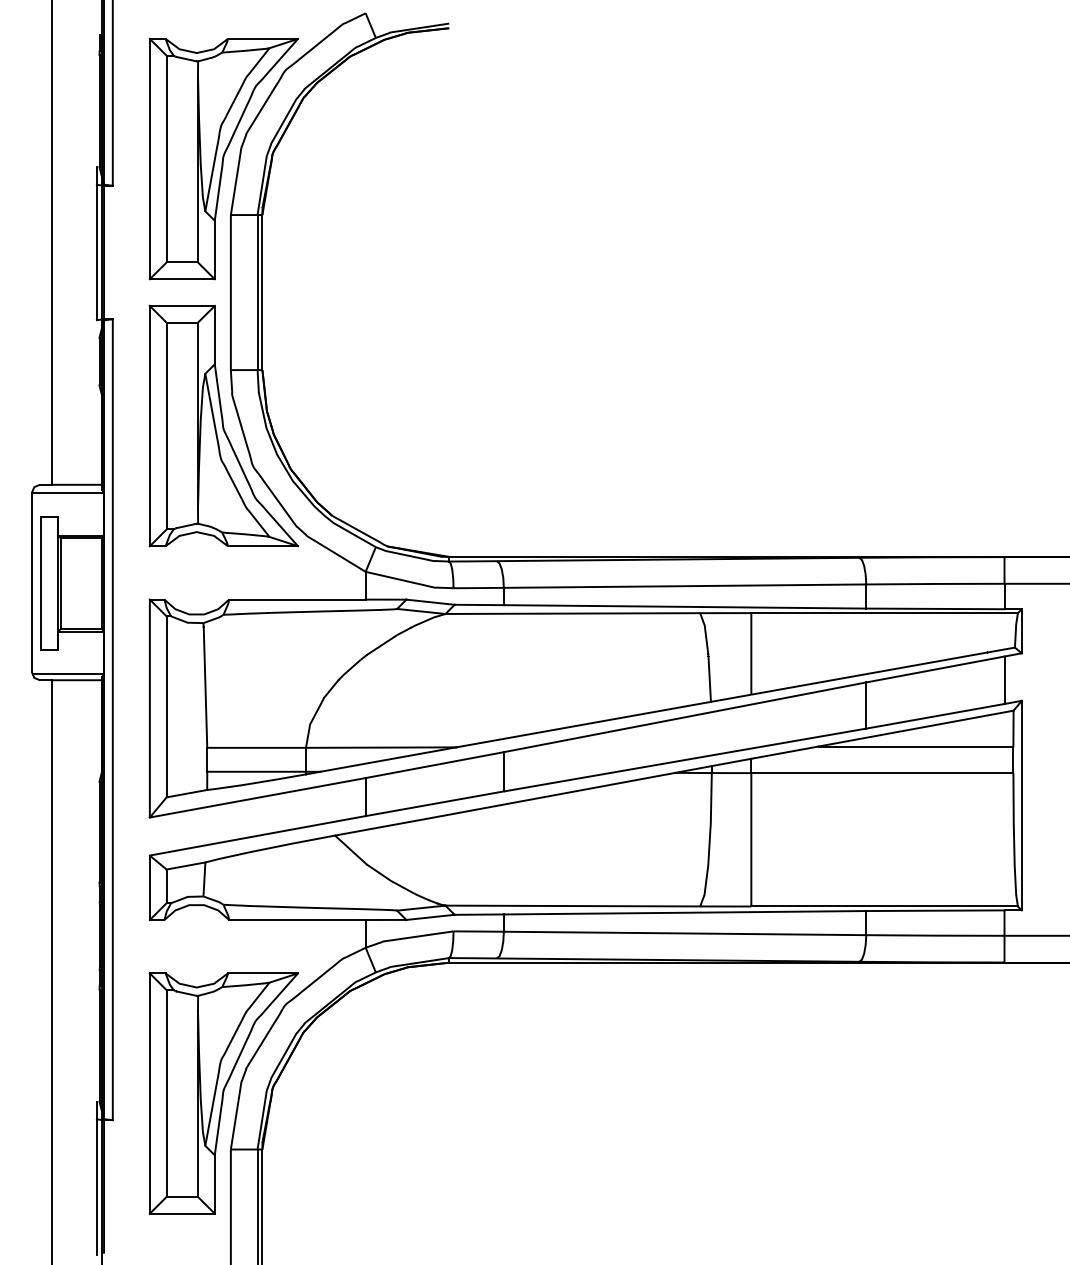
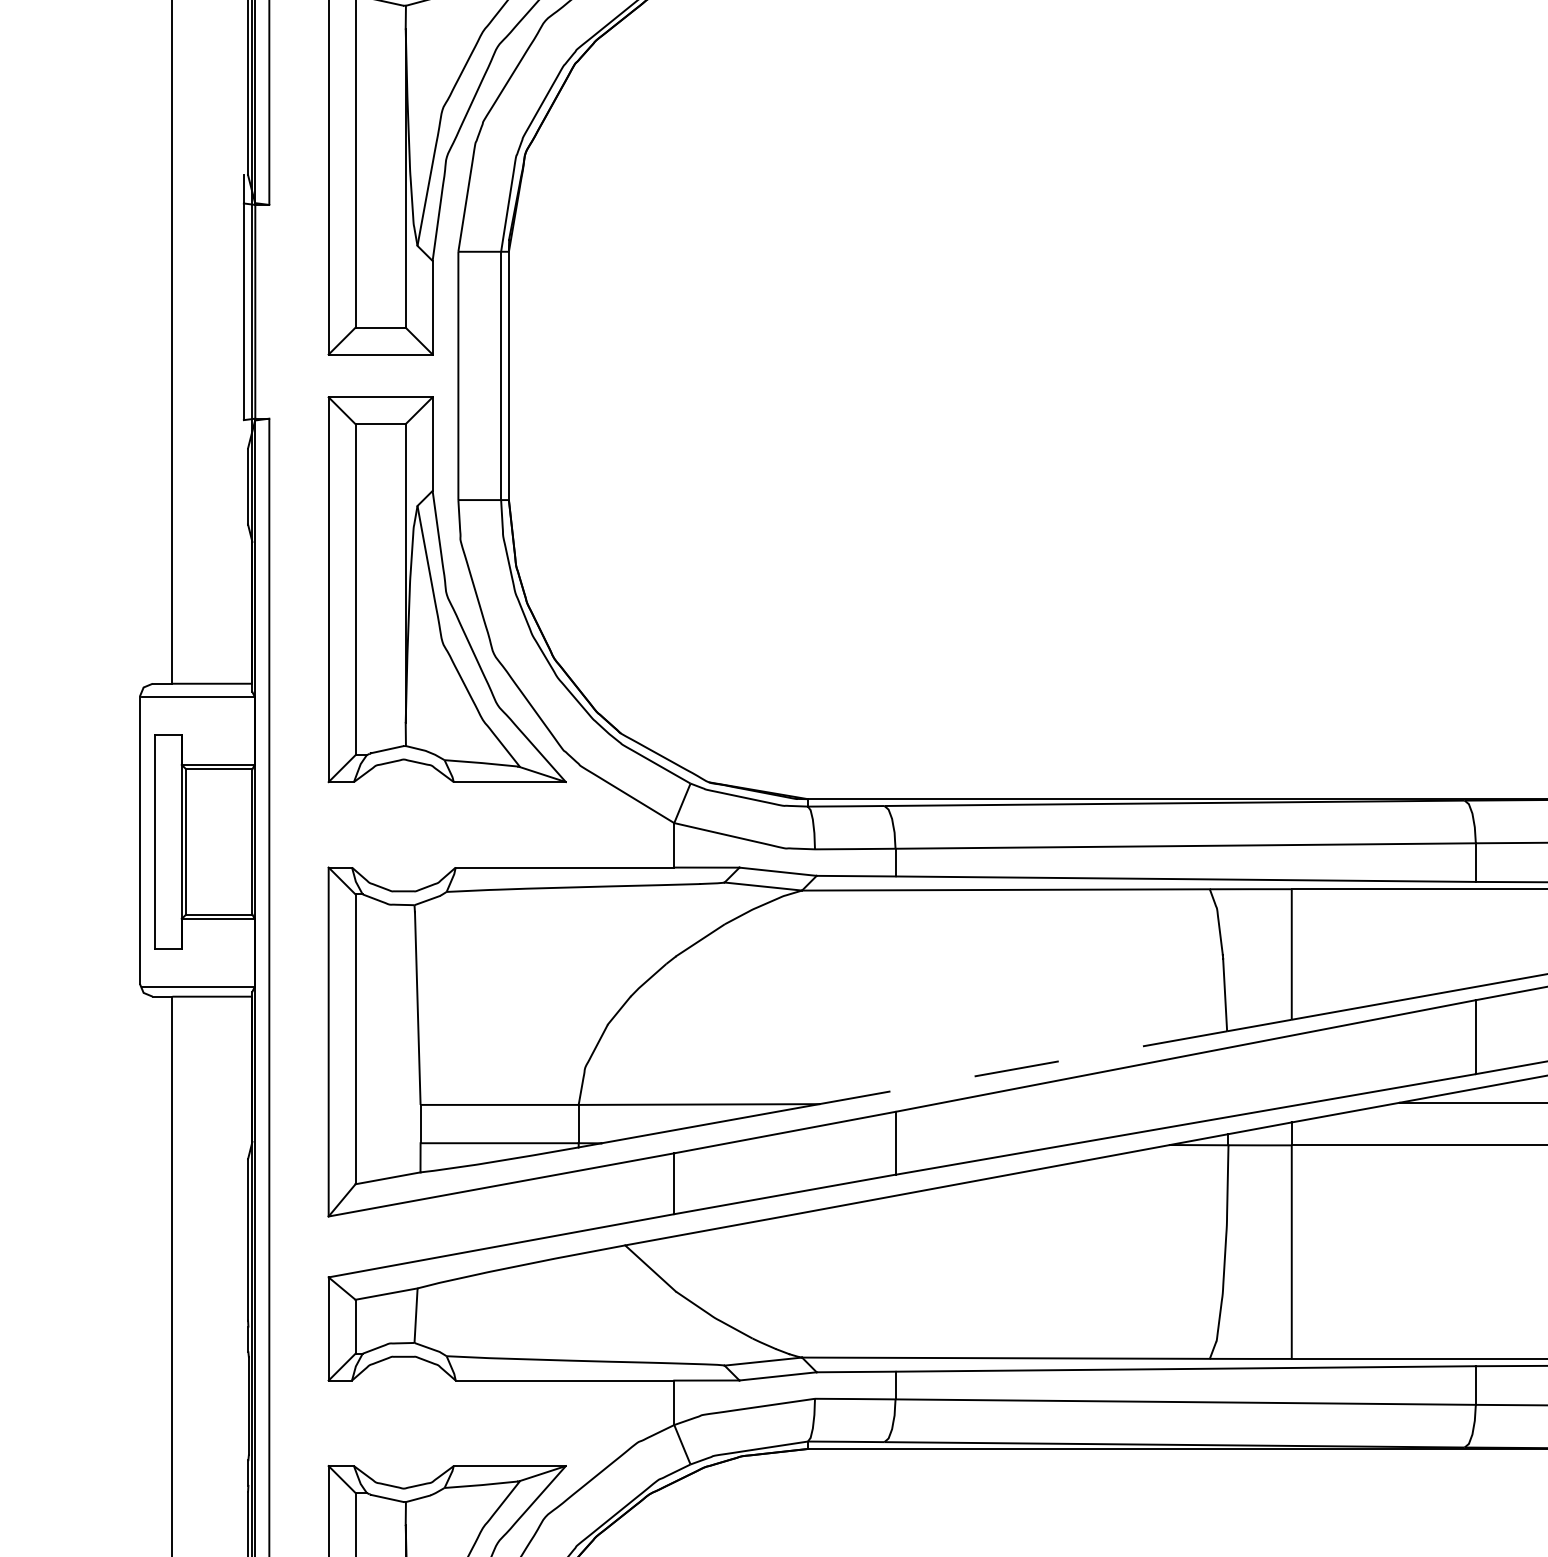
line: (583, 724) -> (1023, 1067), solid -> dashed

